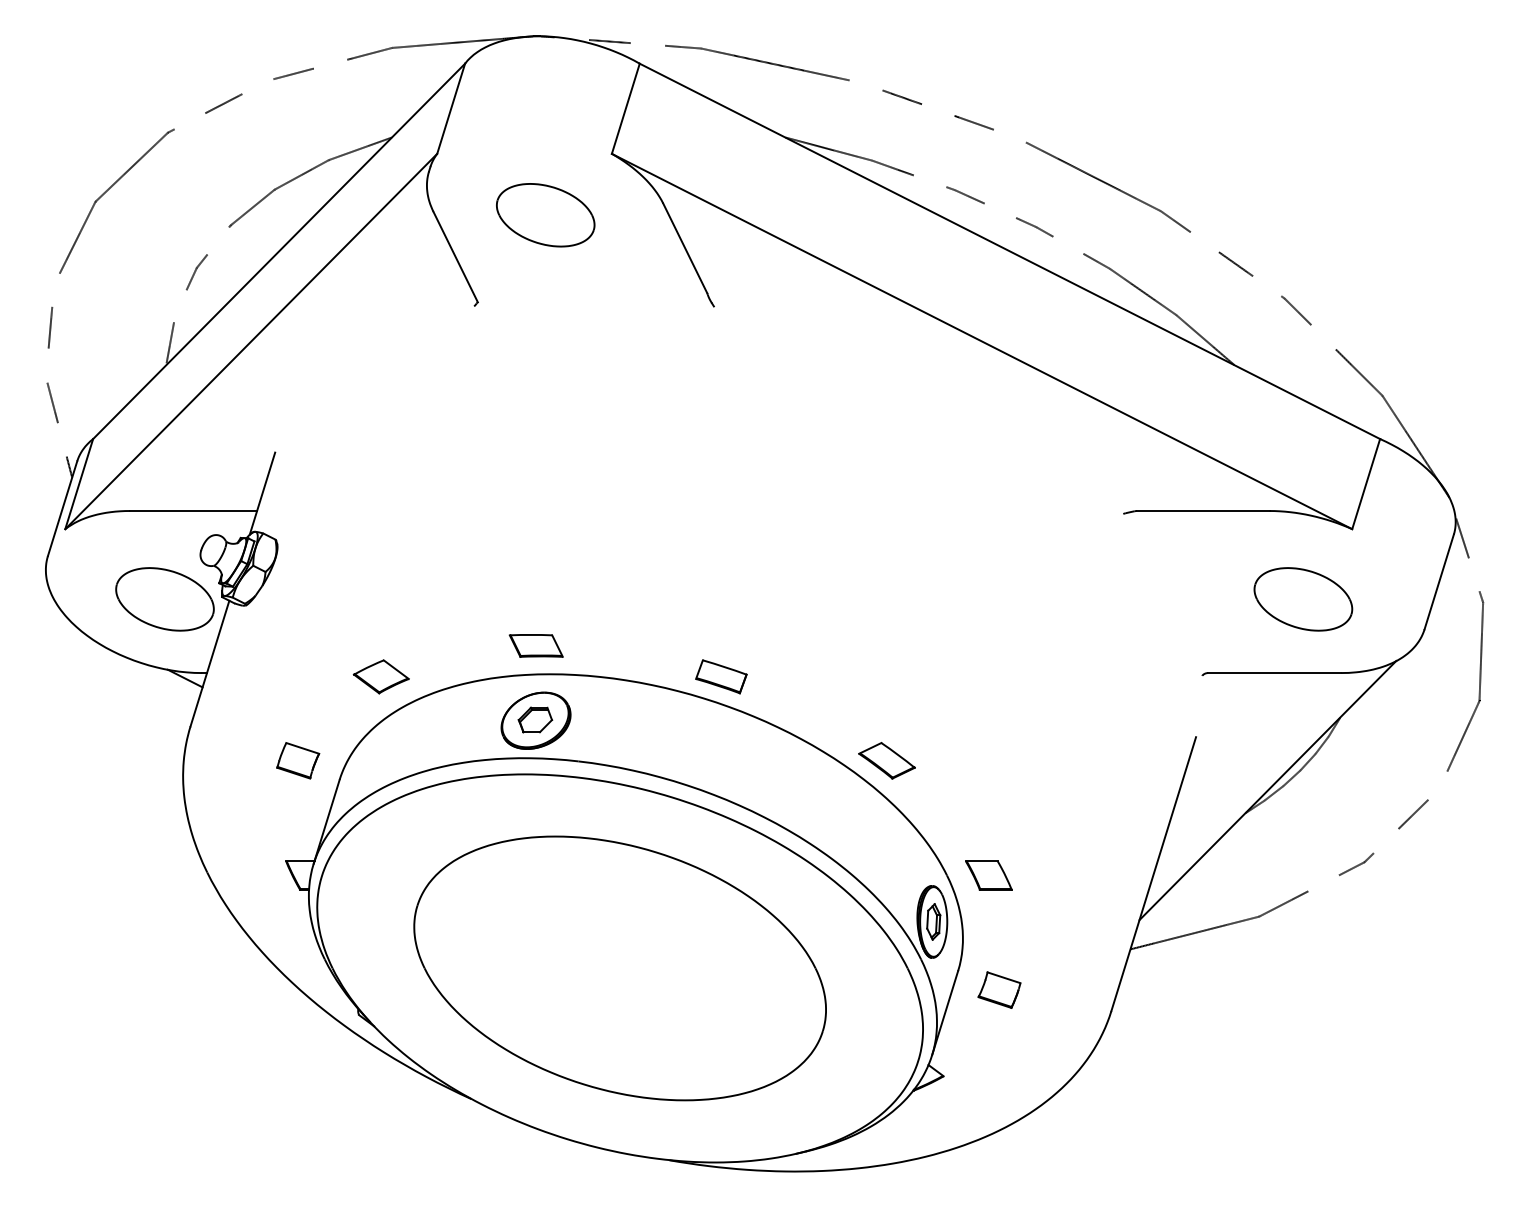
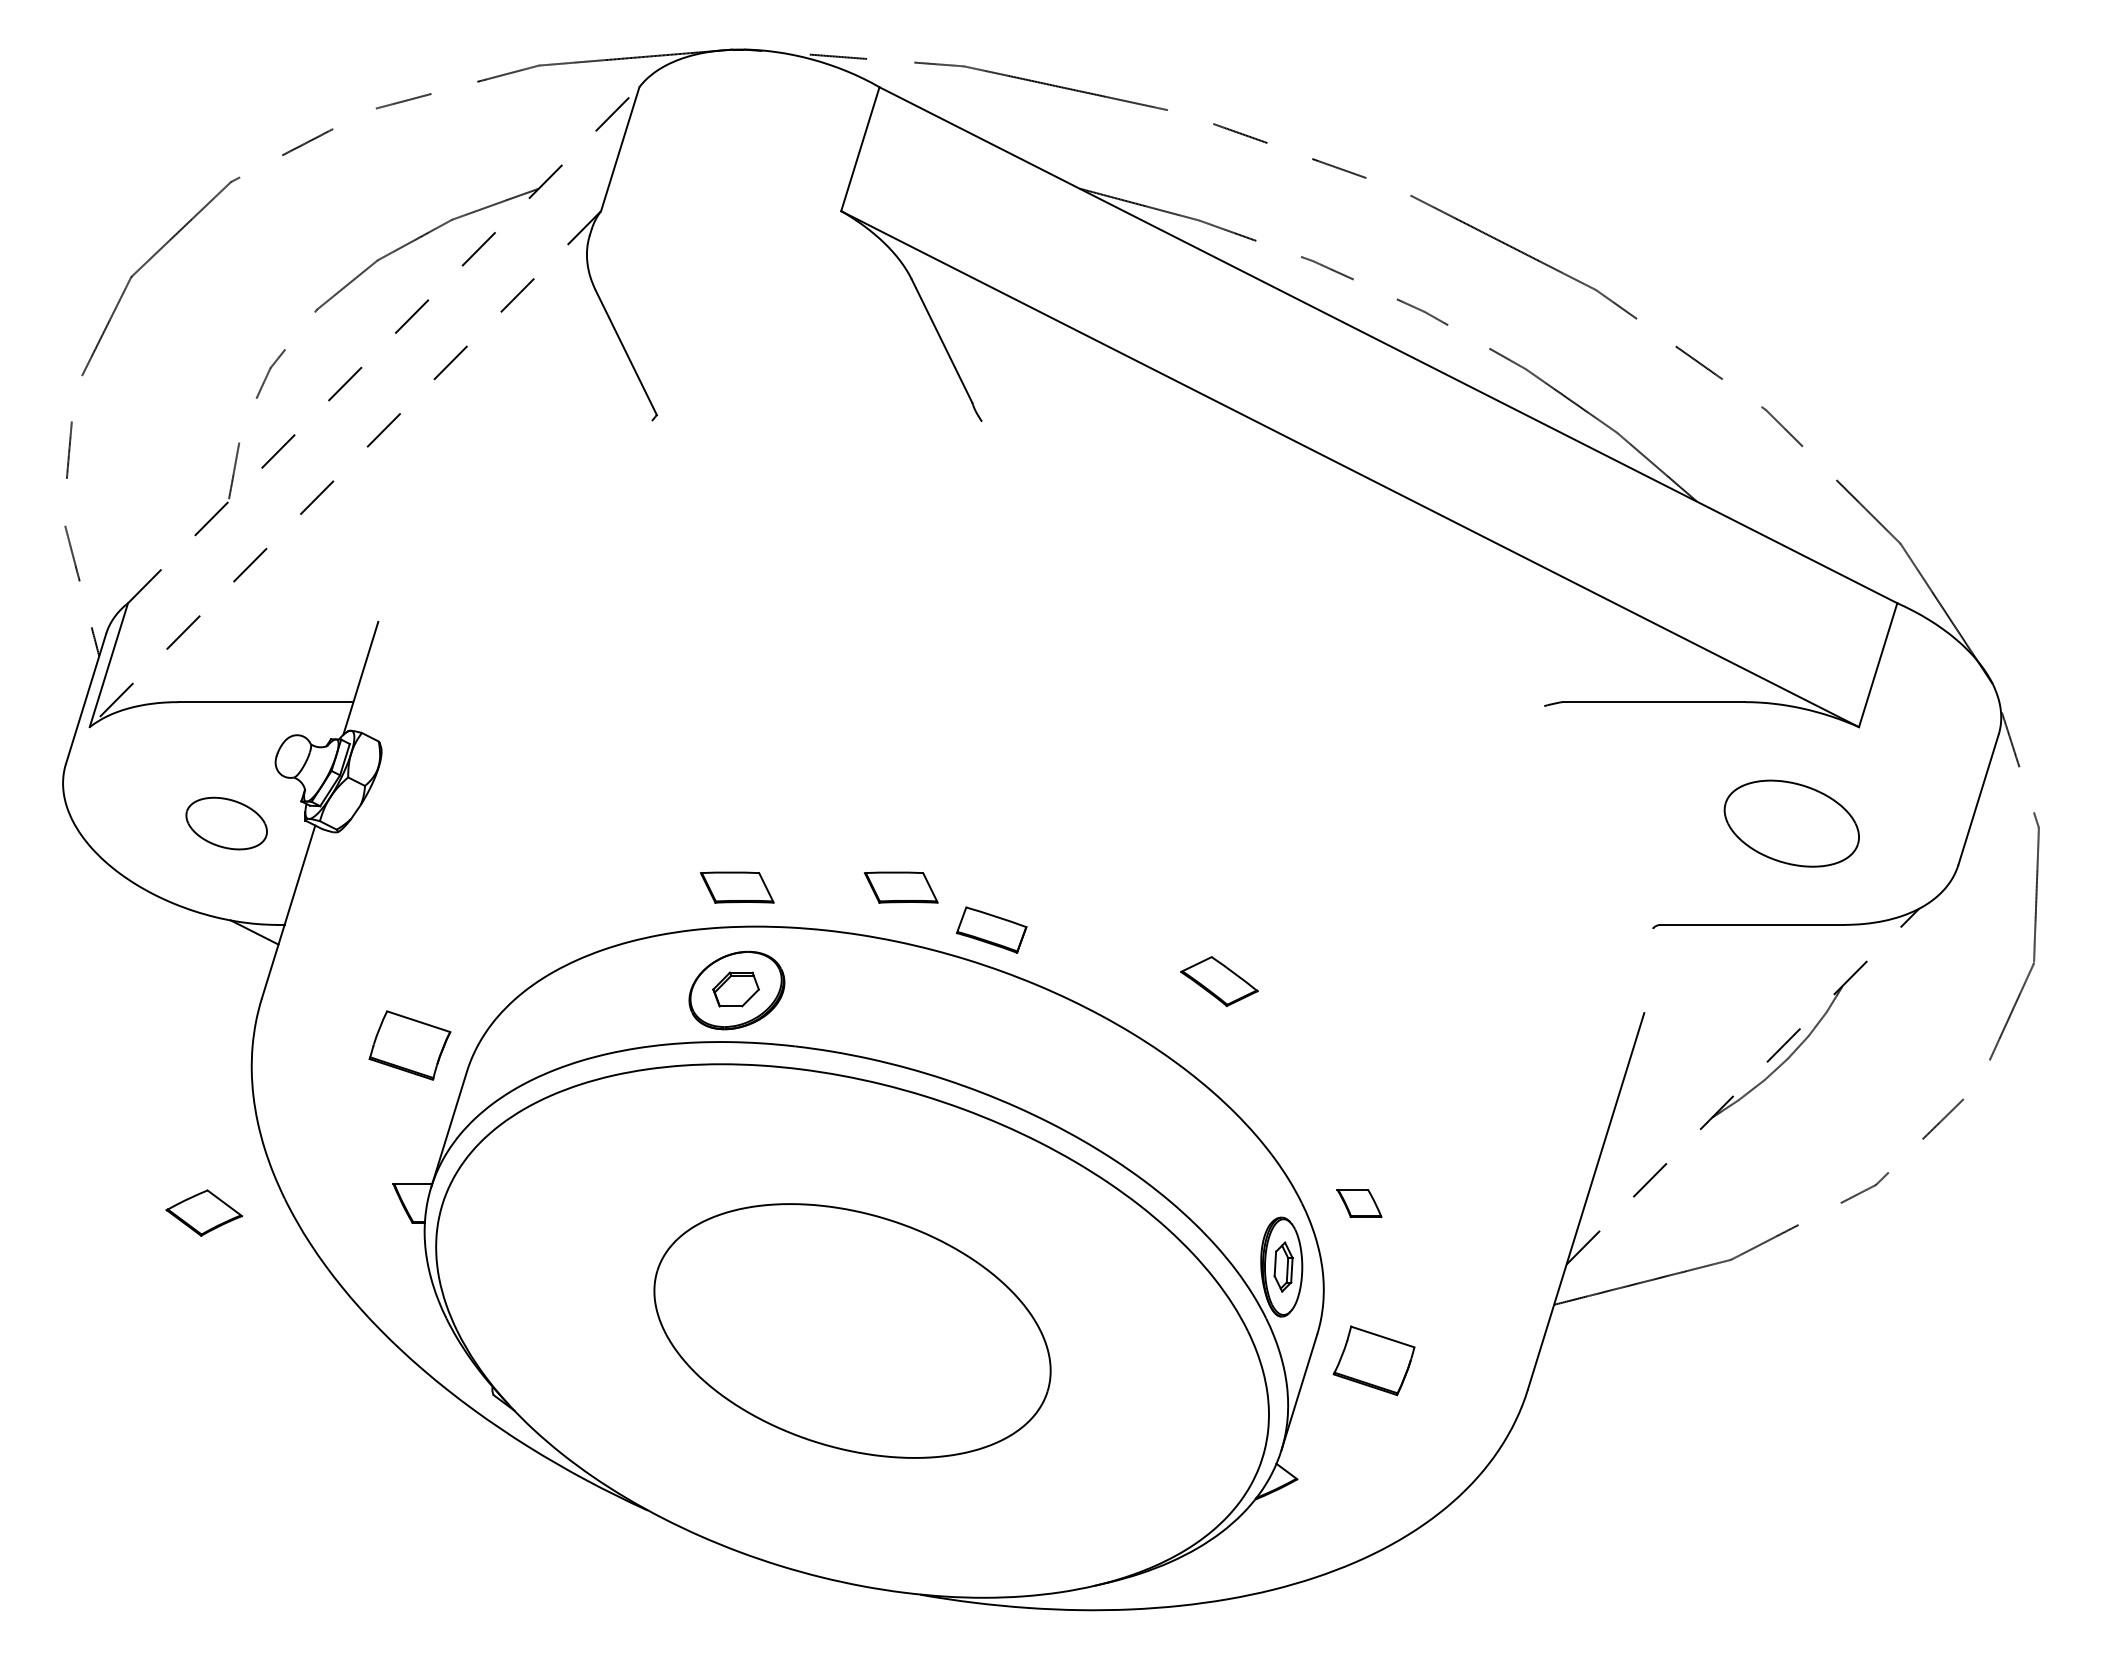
part: (545, 215) -> (750, 295), removed
line: (279, 250) -> (384, 344), solid -> dashed
line: (251, 341) -> (345, 469), solid -> dashed
part: (164, 599) -> (226, 823), size x0.6
part: (655, 645) -> (900, 887), added
part: (380, 676) -> (203, 1212), moved
part: (297, 760) -> (409, 1045), size x1.4
part: (887, 760) -> (1219, 981), moved
line: (1268, 790) -> (1743, 1086), solid -> dashed
part: (988, 875) -> (1359, 1203), size x0.7
part: (620, 968) -> (852, 1330), size x0.7
part: (999, 989) -> (1373, 1360), size x1.4

